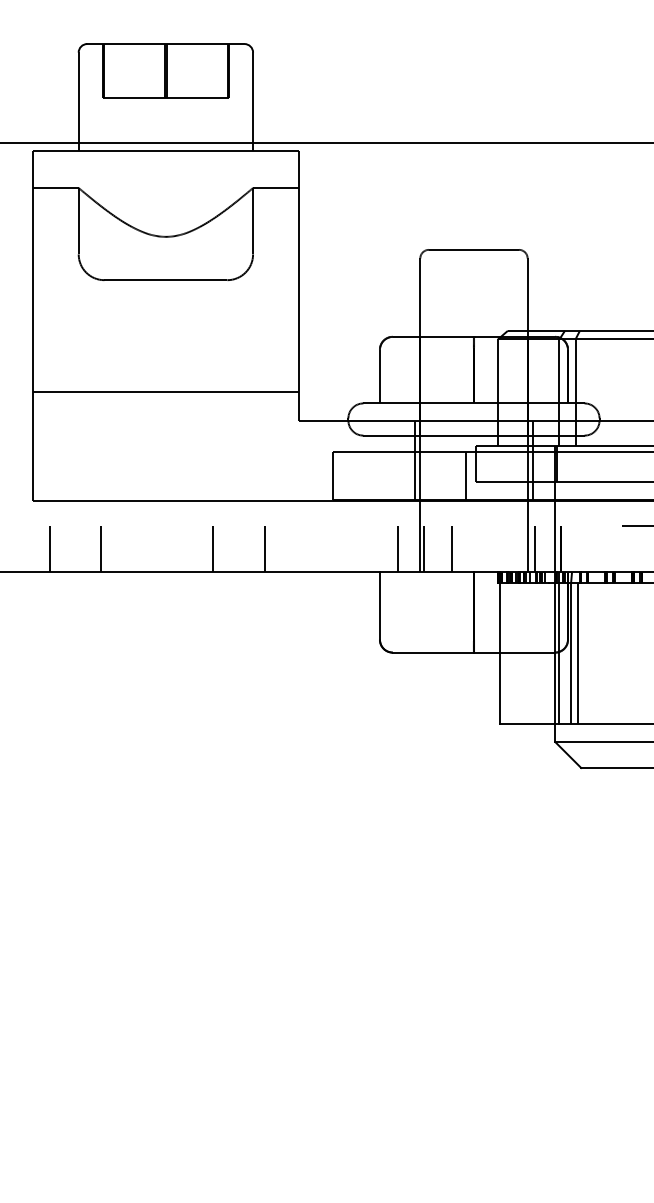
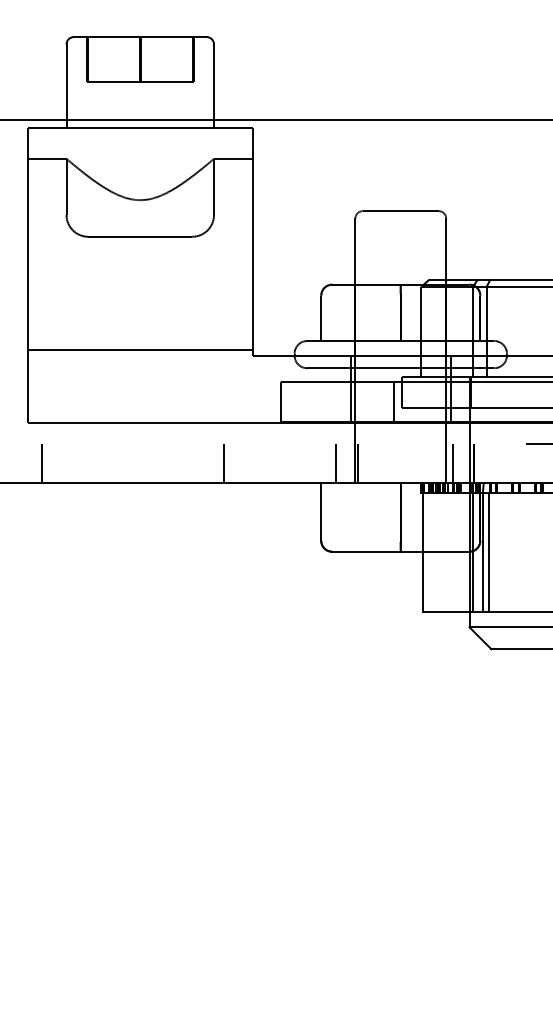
line: (164, 392) -> (139, 349), moved
line: (101, 548) -> (85, 463), removed
line: (213, 548) -> (180, 463), removed
line: (452, 548) -> (382, 463), removed

